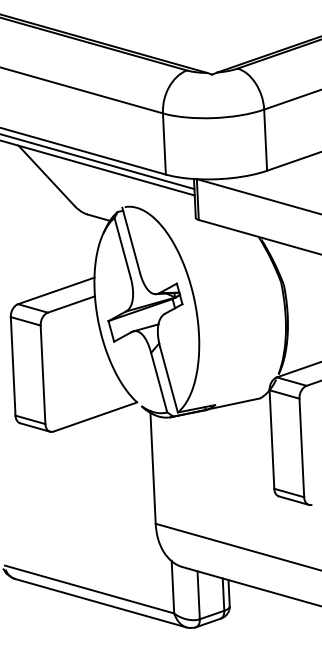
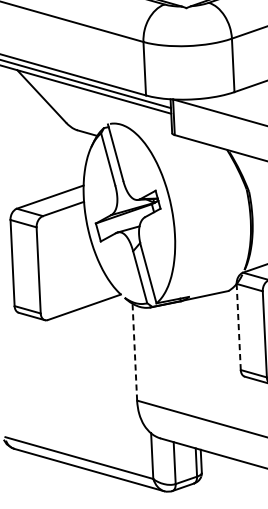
line: (271, 440) -> (238, 327), solid -> dashed
line: (153, 466) -> (135, 350), solid -> dashed

